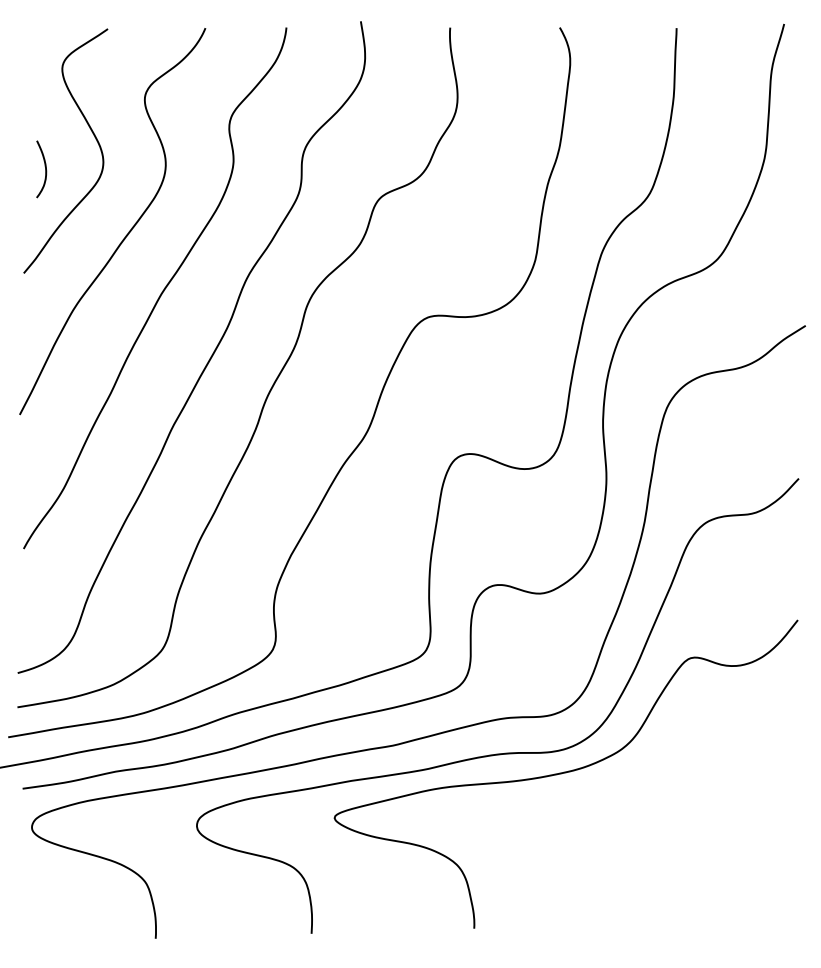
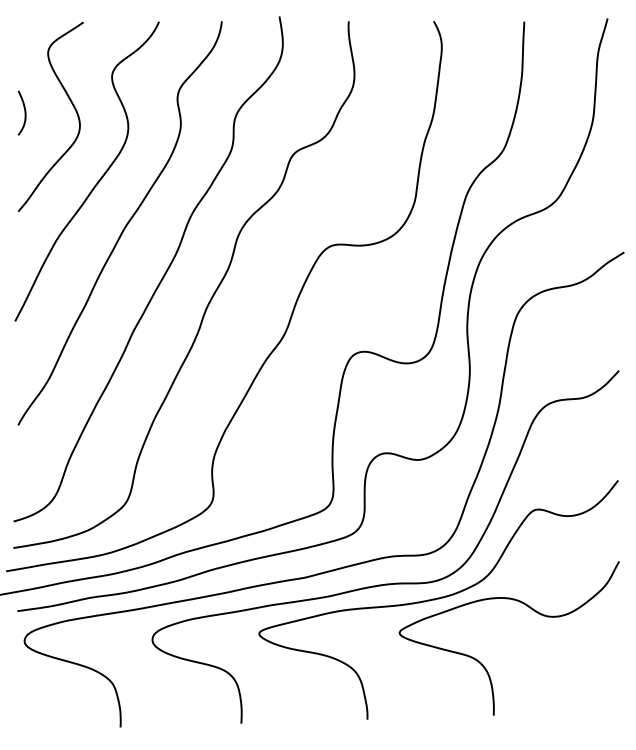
curve: (44, 168) -> (24, 112), moved
curve: (622, 856) -> (482, 663), added

